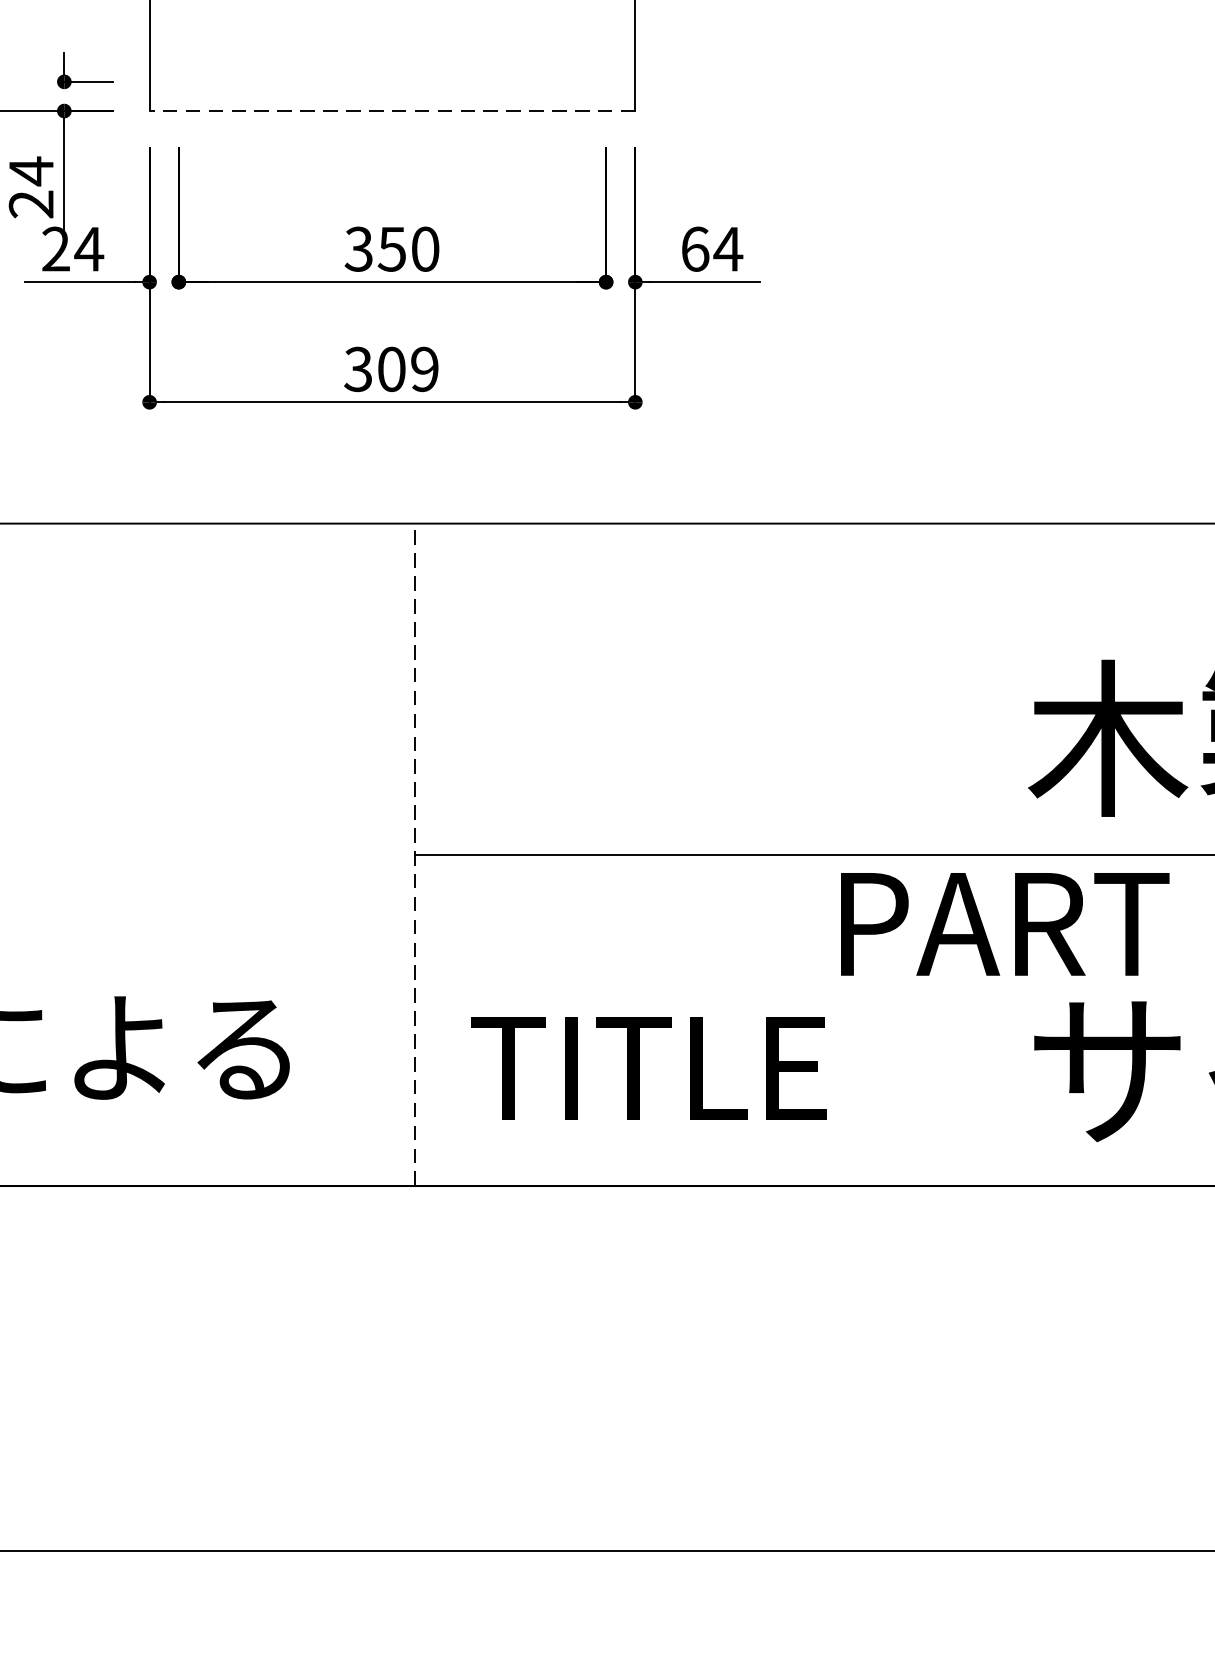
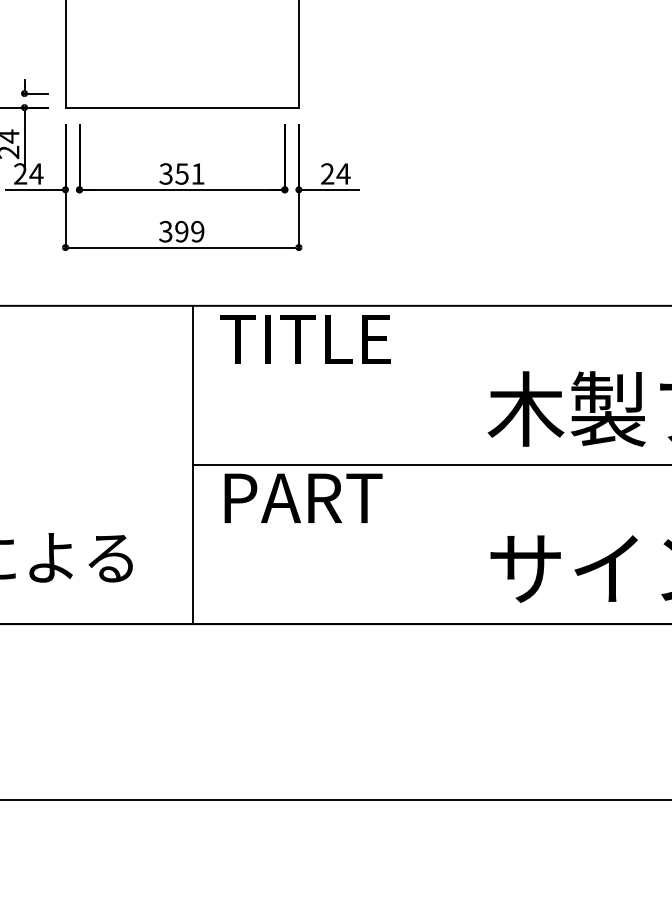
line: (393, 110) -> (182, 107), dashed -> solid
text: (424, 248) -> (197, 173), 350 -> 351
text: (694, 248) -> (327, 173), 64 -> 24
text: (391, 368) -> (181, 231), 309 -> 399
line: (413, 853) -> (192, 464), dashed -> solid
text: (1004, 922) -> (303, 497), moved
text: (649, 1068) -> (305, 339), moved

